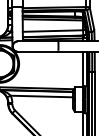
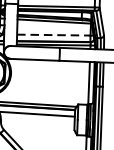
line: (53, 31) -> (54, 35), solid -> dashed

